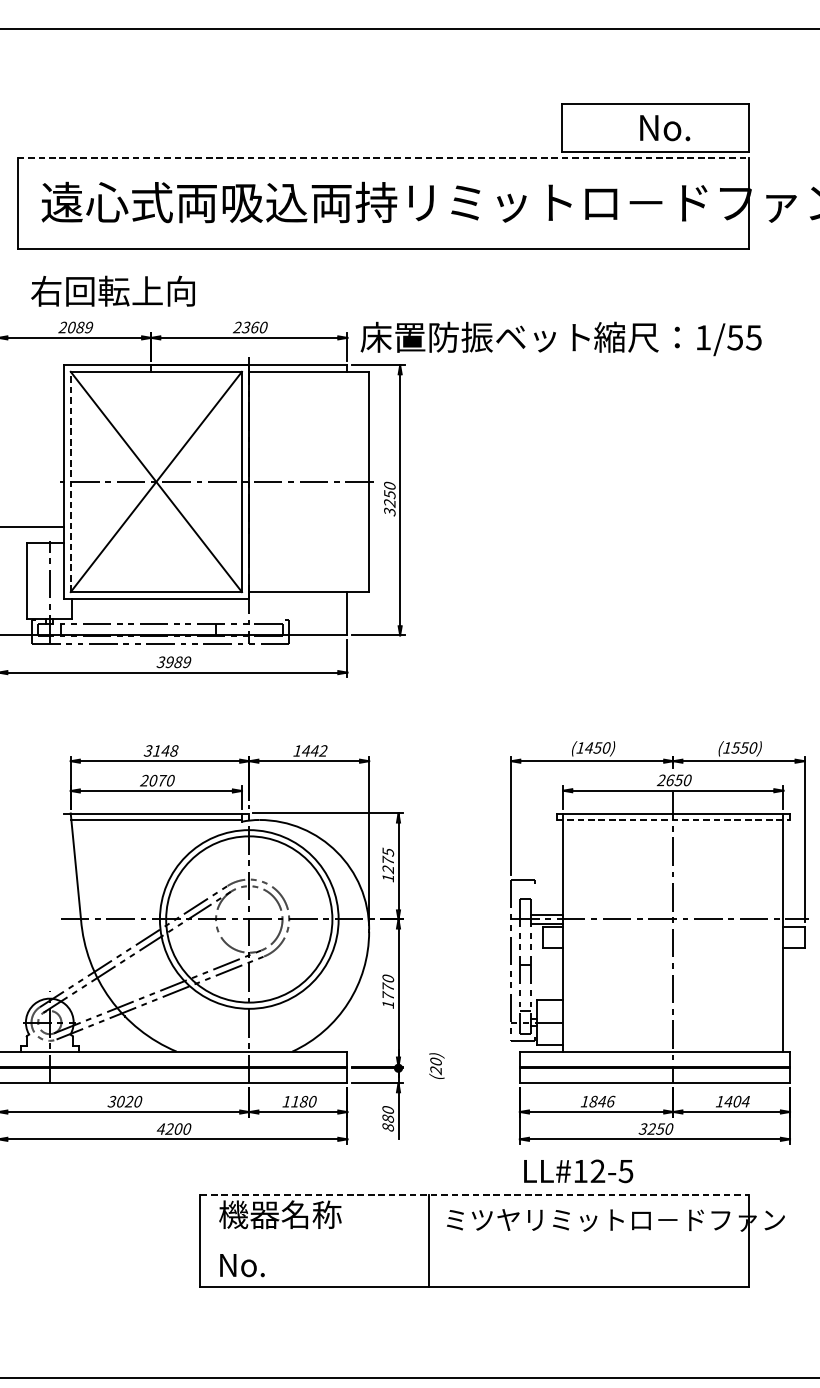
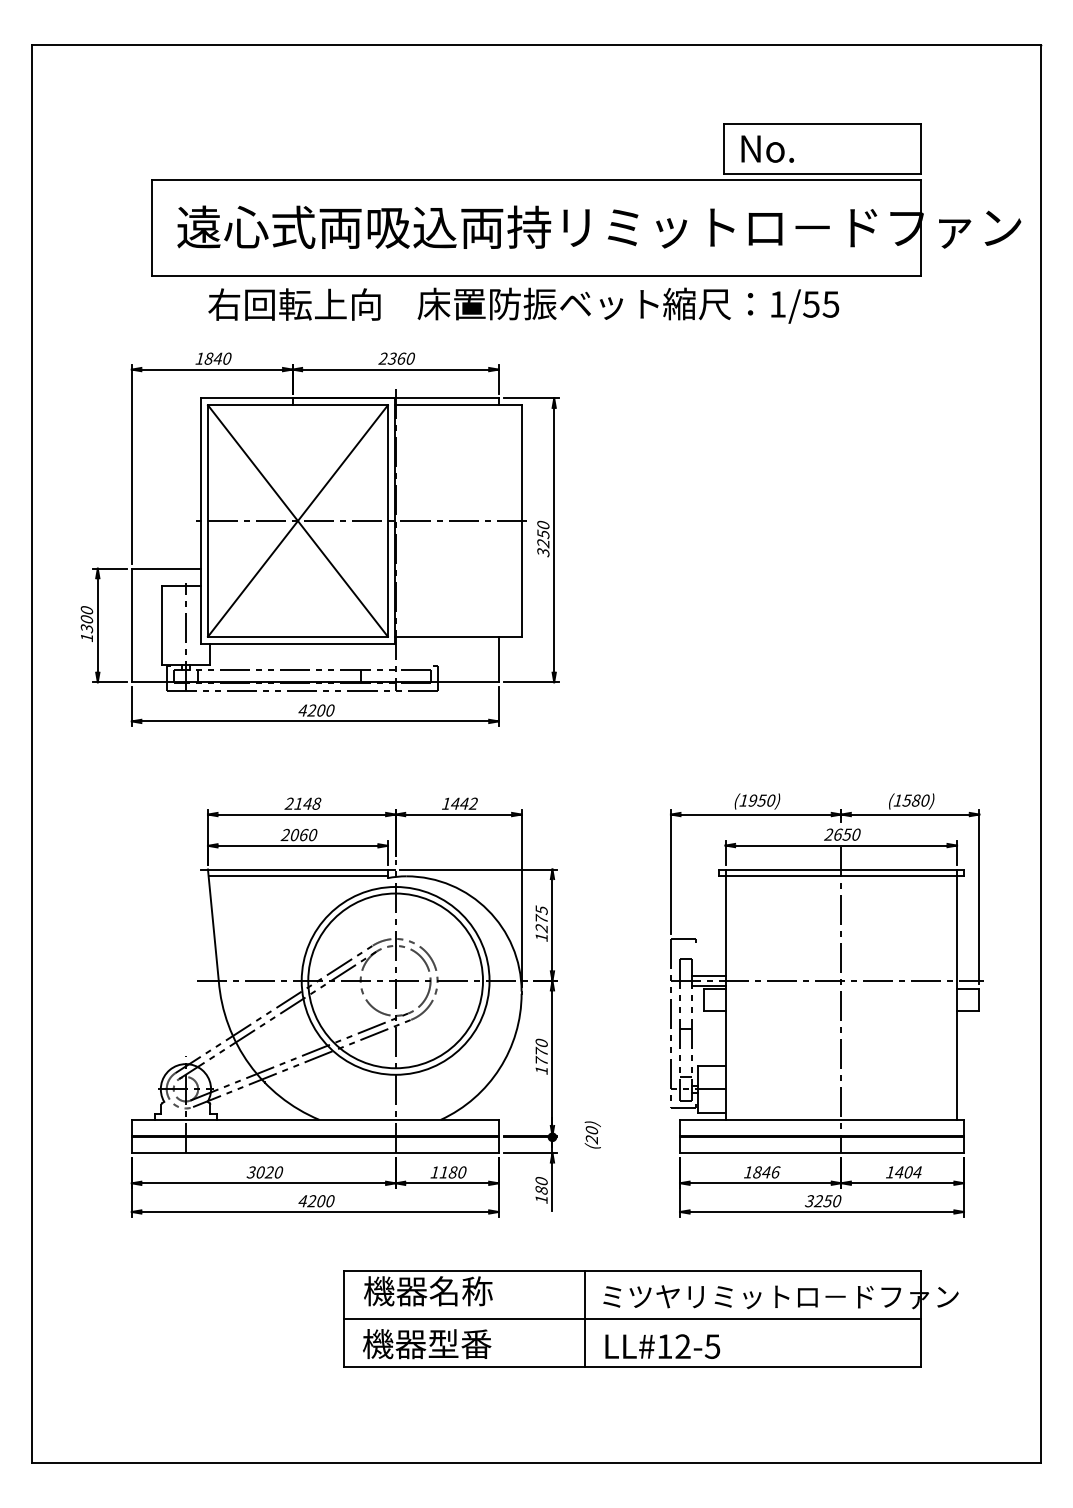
text: (664, 127) -> (767, 148), moved
line: (384, 157) -> (537, 180), dashed -> solid
text: (113, 291) -> (294, 304), moved
text: (75, 327) -> (212, 358), 2089 -> 1840
text: (561, 338) -> (628, 305), moved
line: (70, 482) -> (207, 521), dashed -> solid
text: (174, 662) -> (316, 710), 3989 -> 4200
text: (588, 747) -> (752, 800), (1450) -> (1950)
text: (743, 747) -> (915, 800), (1550) -> (1580)
text: (147, 750) -> (288, 803), 3148 -> 2148
text: (162, 780) -> (304, 834), 2070 -> 2060
line: (673, 820) -> (841, 876), dashed -> solid
text: (388, 1127) -> (541, 1199), 880 -> 180
text: (578, 1171) -> (662, 1346), moved
line: (475, 1195) -> (633, 1270), dashed -> solid
line: (474, 1240) -> (632, 1318), added
text: (278, 1265) -> (426, 1344), No. -> 機器型番

